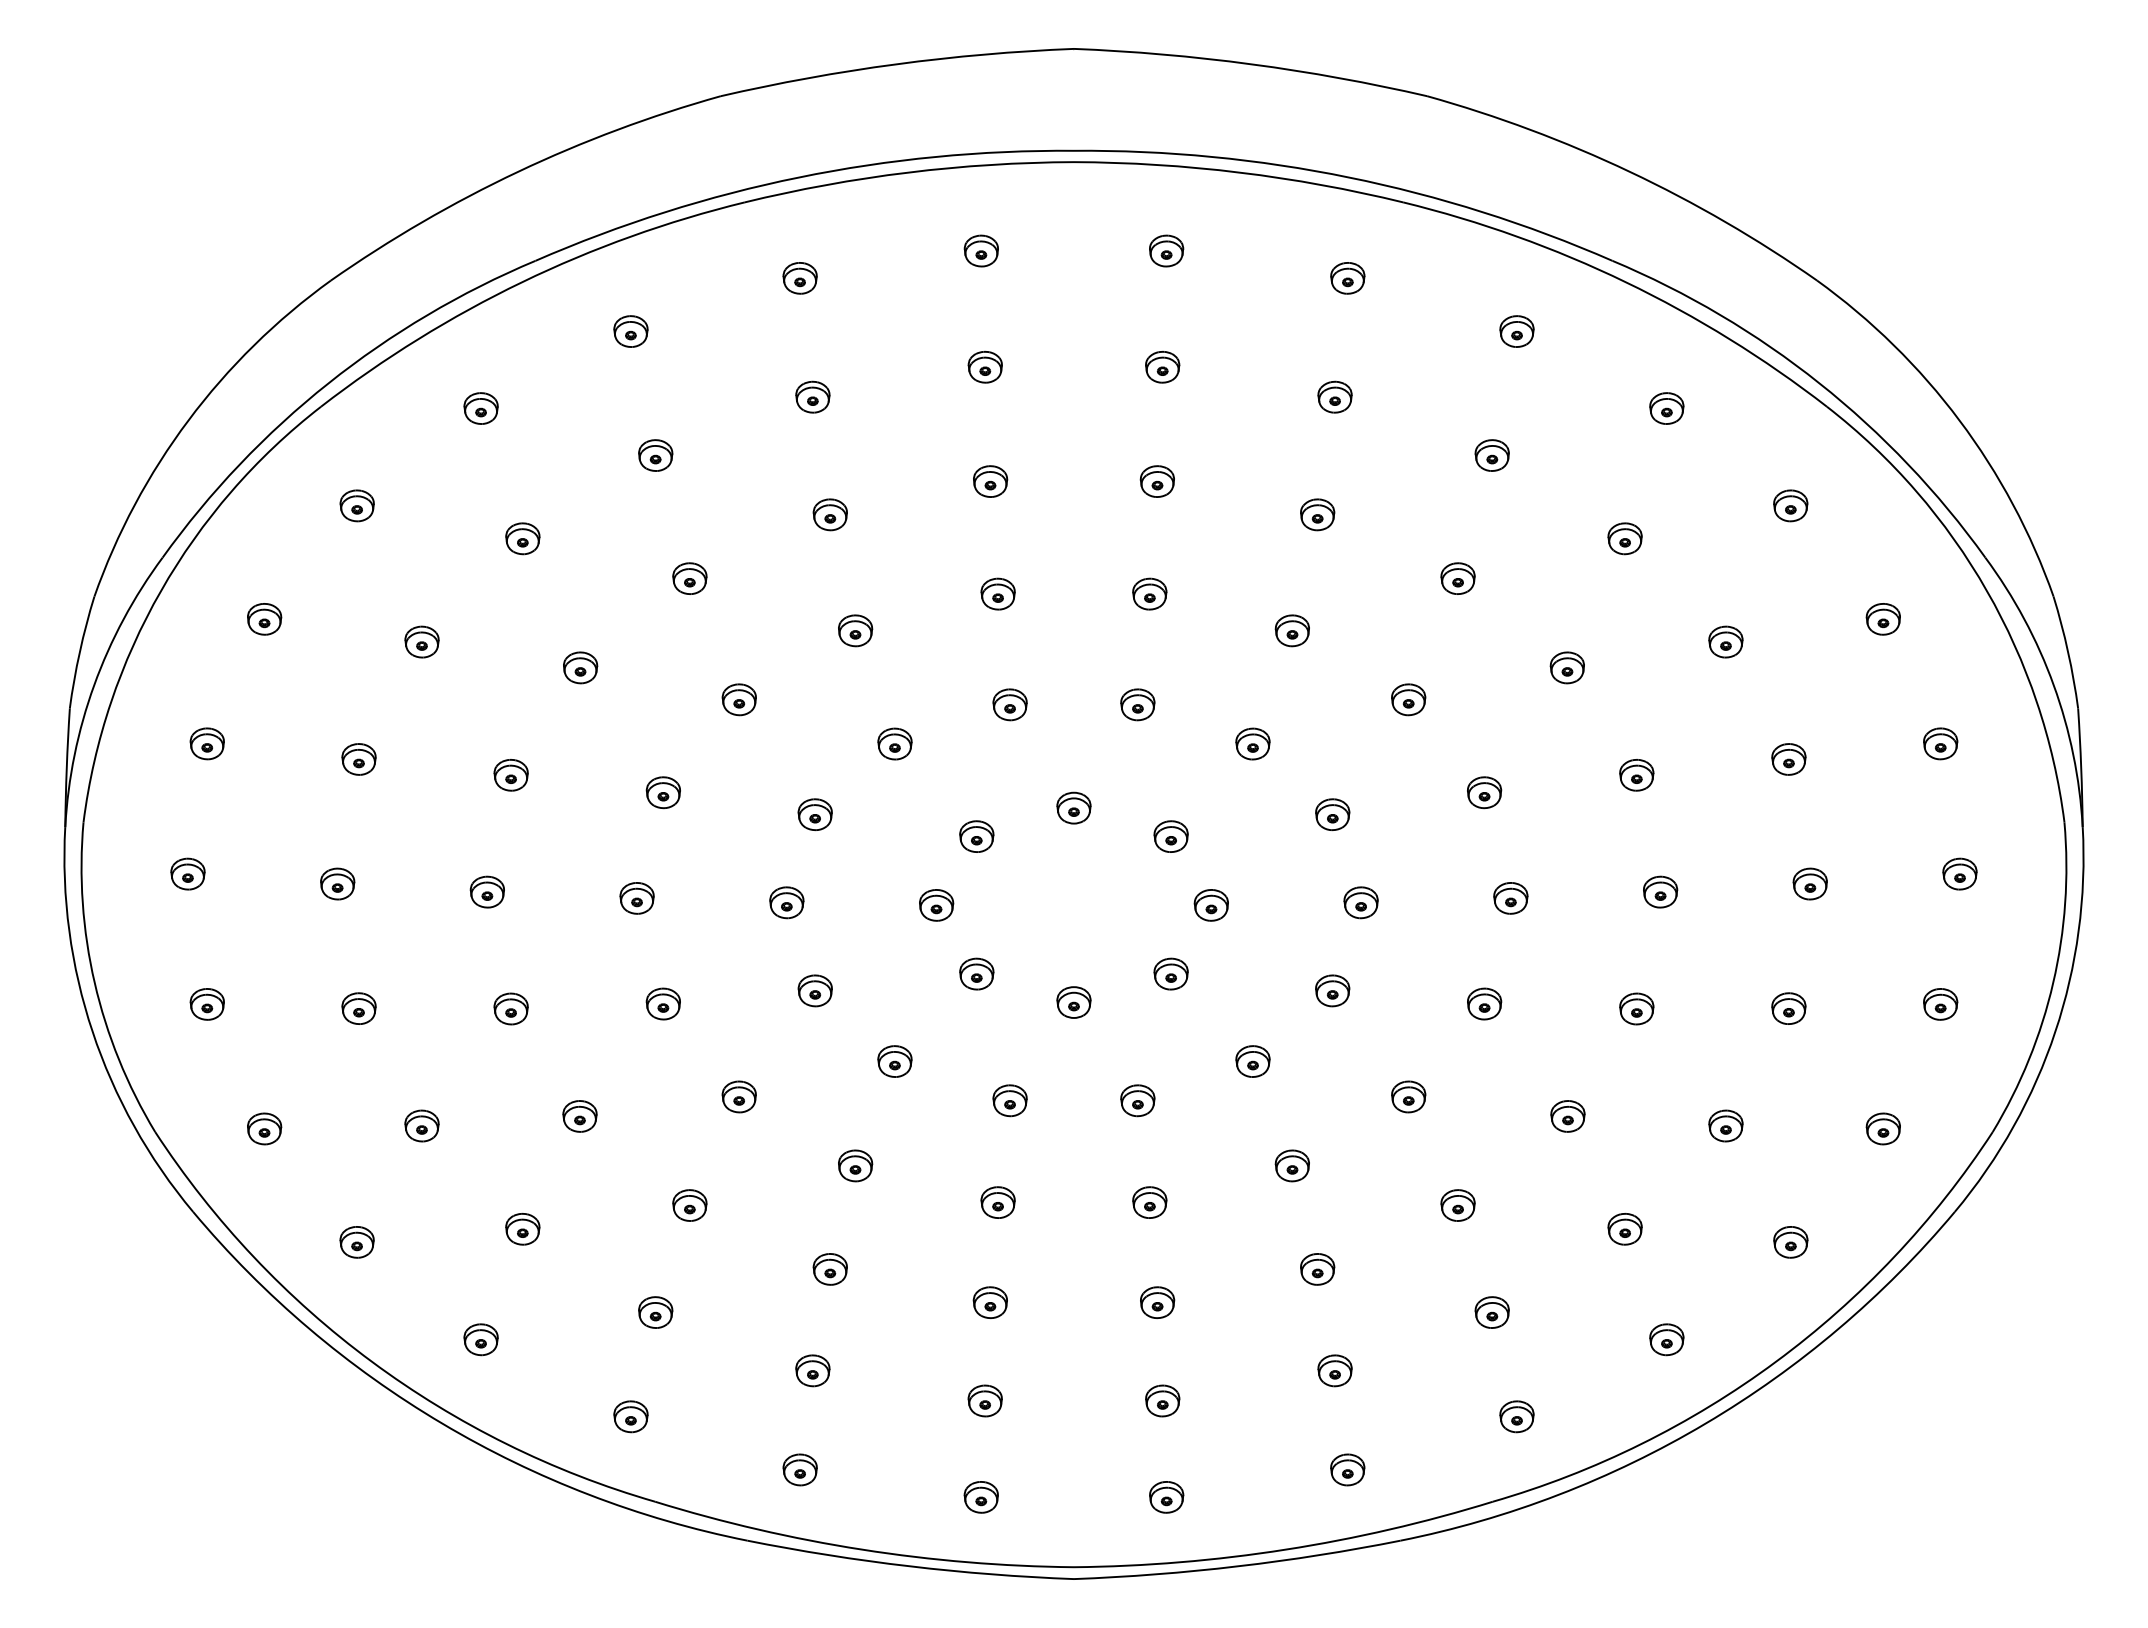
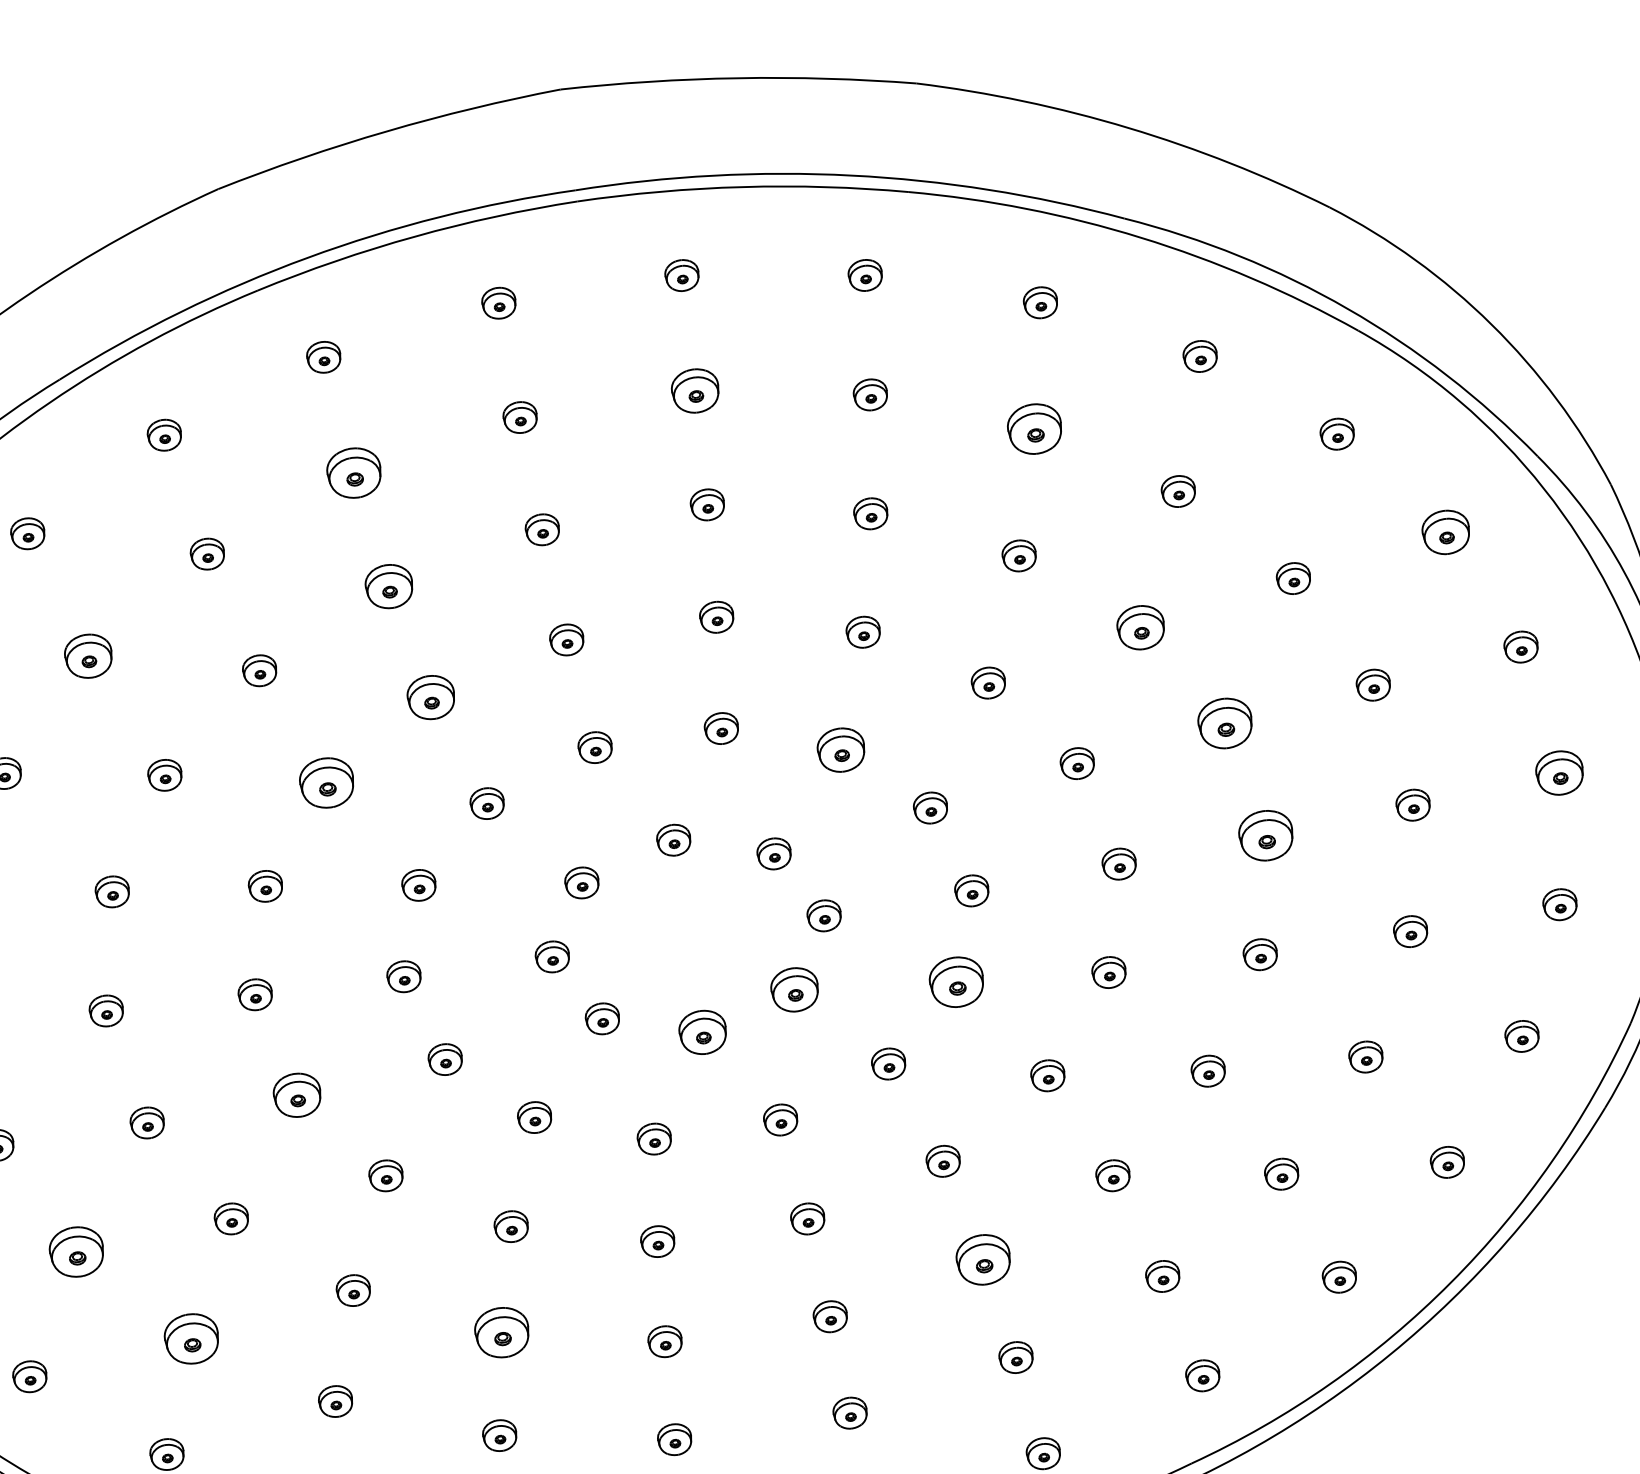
part: (1162, 367) -> (695, 391), size x1.4
part: (812, 396) -> (353, 472), size x1.6
part: (1491, 455) -> (1034, 429), size x1.6
part: (829, 514) -> (388, 586), size x1.4
part: (522, 538) -> (88, 656), size x1.4
part: (1882, 619) -> (1445, 532), size x1.4
part: (855, 630) -> (431, 697), size x1.4
part: (1566, 667) -> (1139, 627), size x1.4
part: (738, 699) -> (325, 782), size x1.6
part: (1252, 743) -> (840, 749), size x1.4
part: (1636, 775) -> (1225, 723), size x1.6
part: (1959, 873) -> (1559, 772), size x1.4
part: (1660, 891) -> (1266, 834), size x1.6
part: (1170, 973) -> (794, 989), size x1.4
part: (1332, 990) -> (956, 981), size x1.6
part: (1073, 1002) -> (702, 1032), size x1.4
part: (662, 1003) -> (296, 1094), size x1.4
part: (421, 1125) -> (76, 1251), size x1.6
part: (522, 1229) -> (191, 1339), size x1.6
part: (829, 1269) -> (501, 1332), size x1.6
part: (1317, 1269) -> (983, 1260), size x1.6

